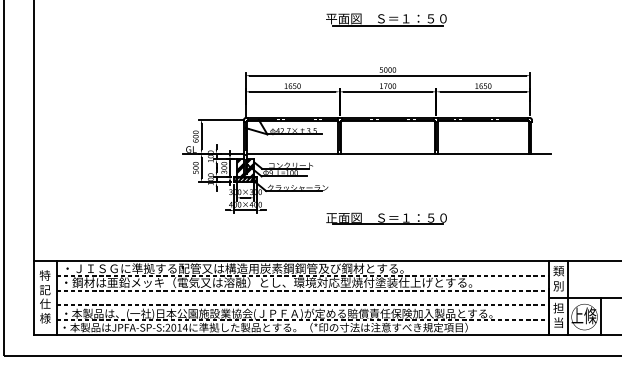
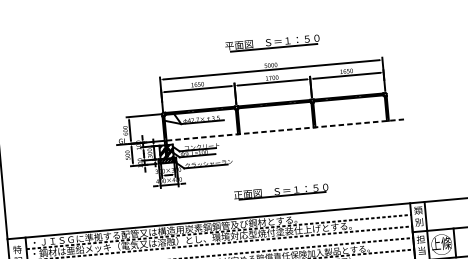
part: (386, 19) -> (272, 42), moved
line: (398, 153) -> (285, 129), solid -> dashed
part: (386, 218) -> (281, 191), moved

